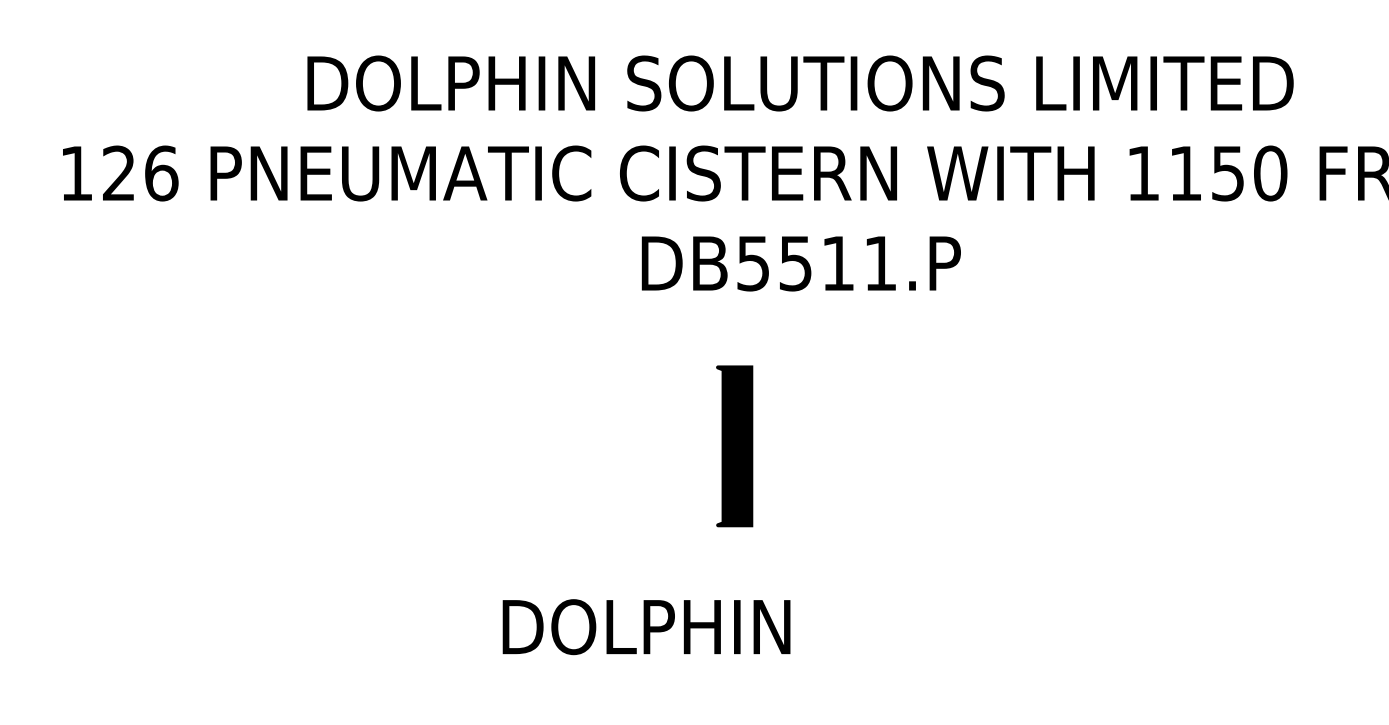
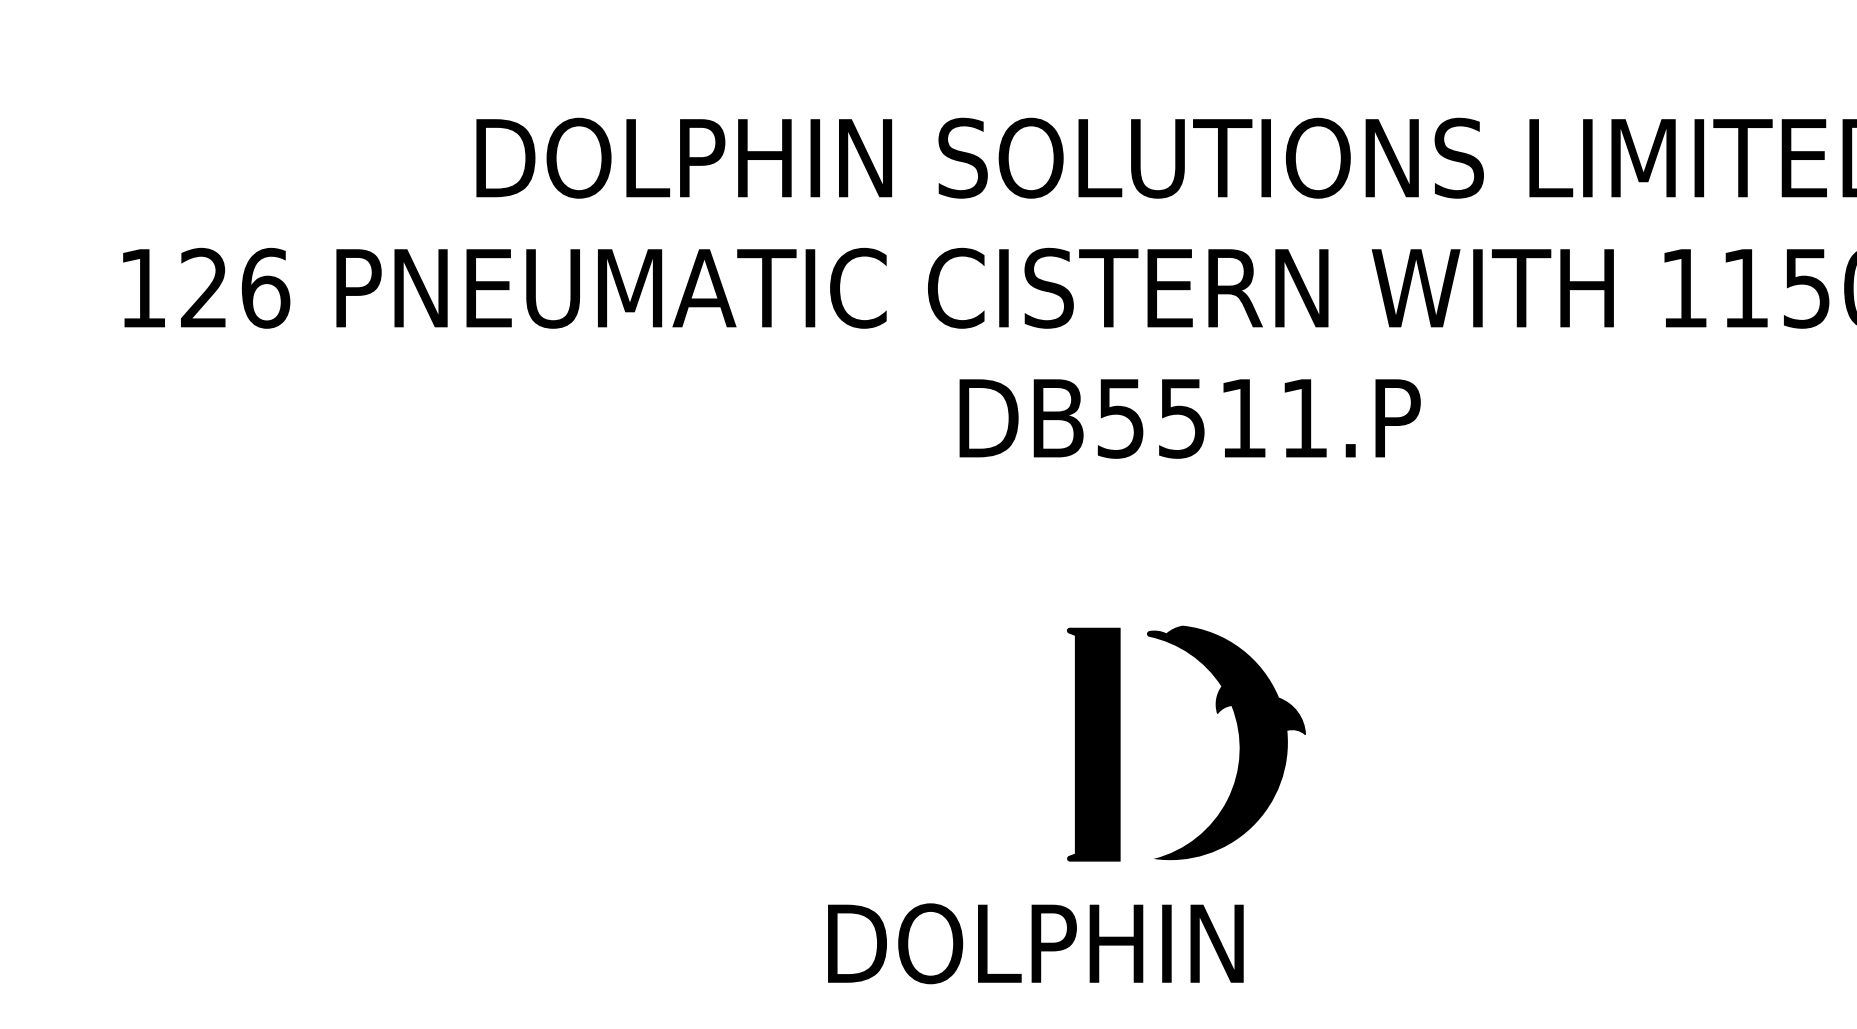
part: (734, 446) -> (1093, 744), moved
fill: (826, 488) -> (1226, 743), added
text: (646, 627) -> (1035, 944), moved

